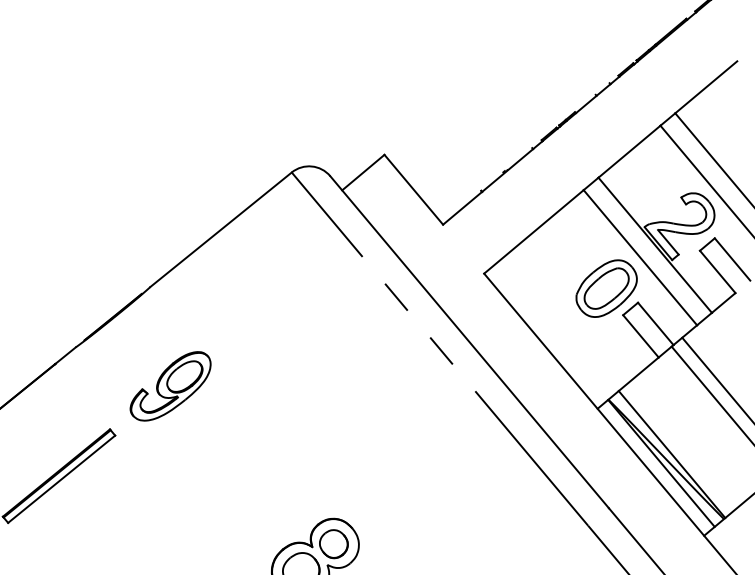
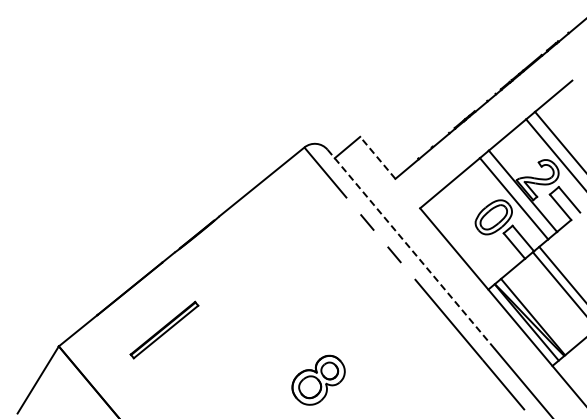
line: (413, 189) -> (377, 157), solid -> dashed
line: (469, 342) -> (411, 249), solid -> dashed
part: (170, 385) -> (231, 275), removed

